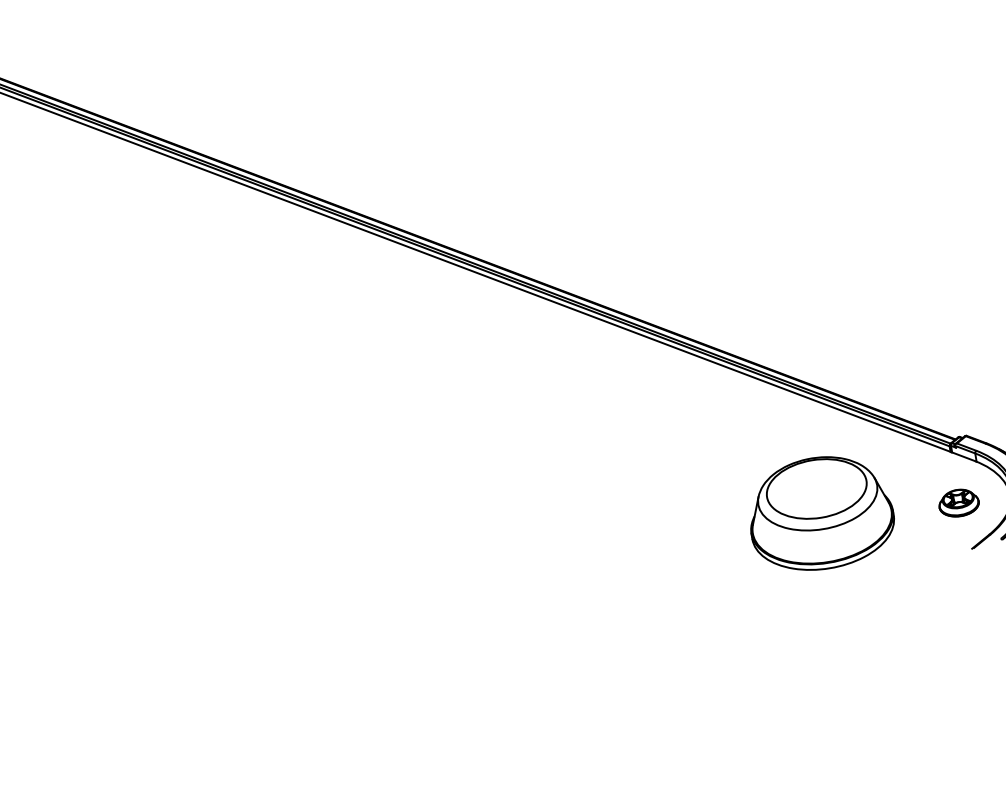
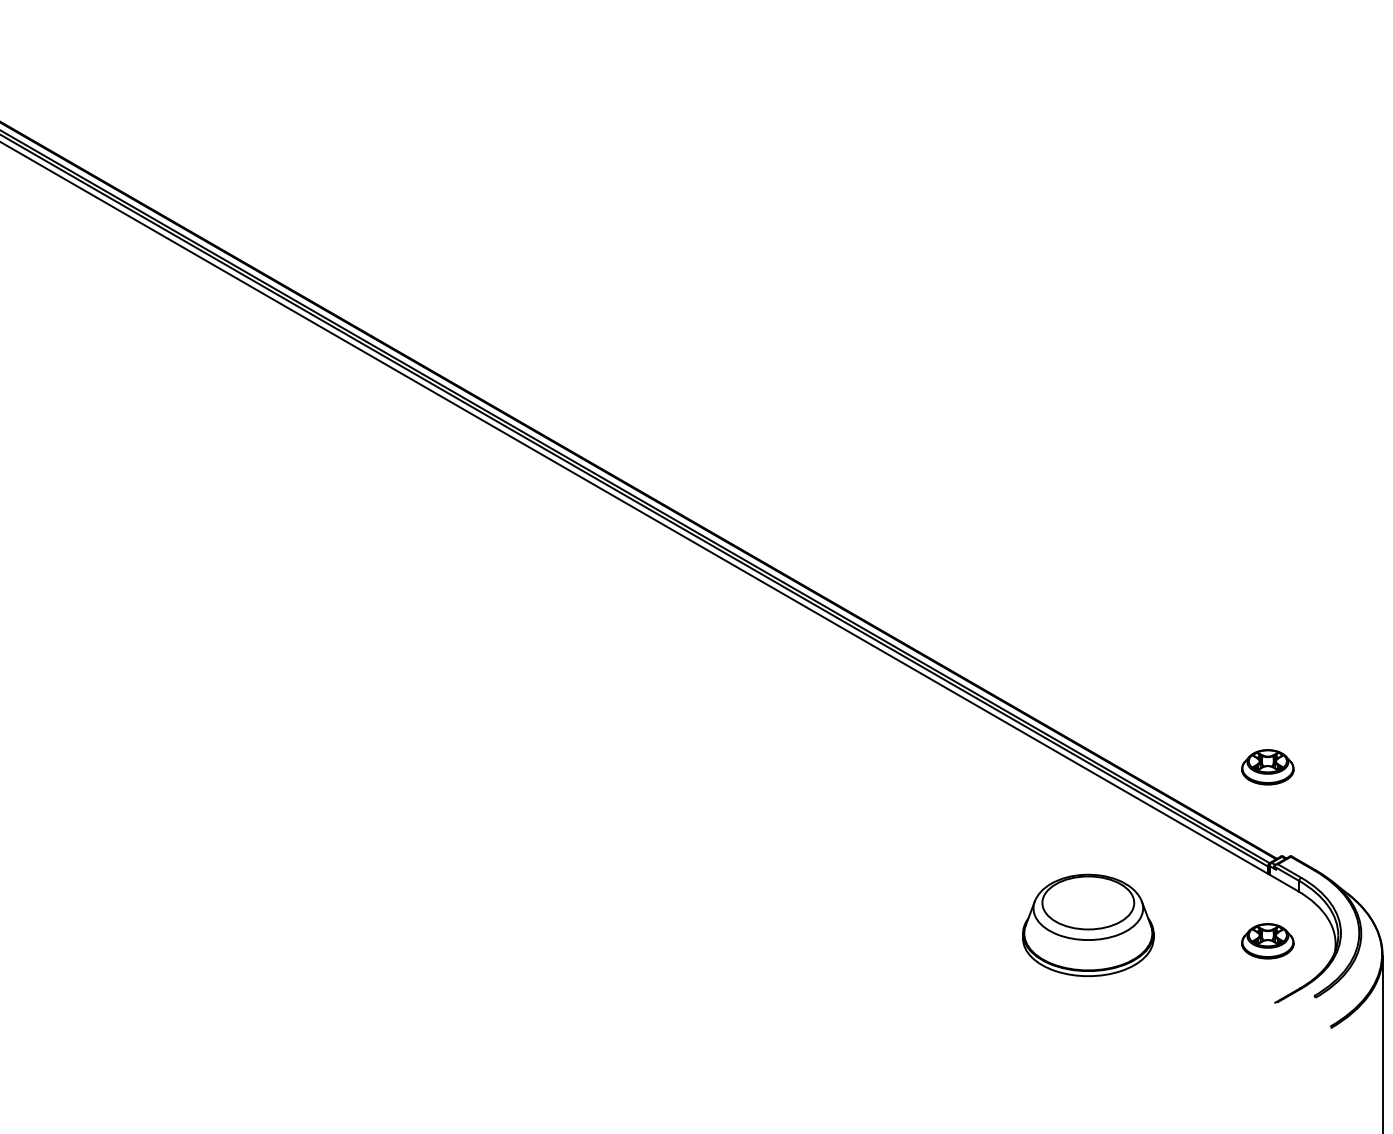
part: (937, 371) -> (1267, 767), added
part: (820, 513) -> (1088, 925), size x0.7

